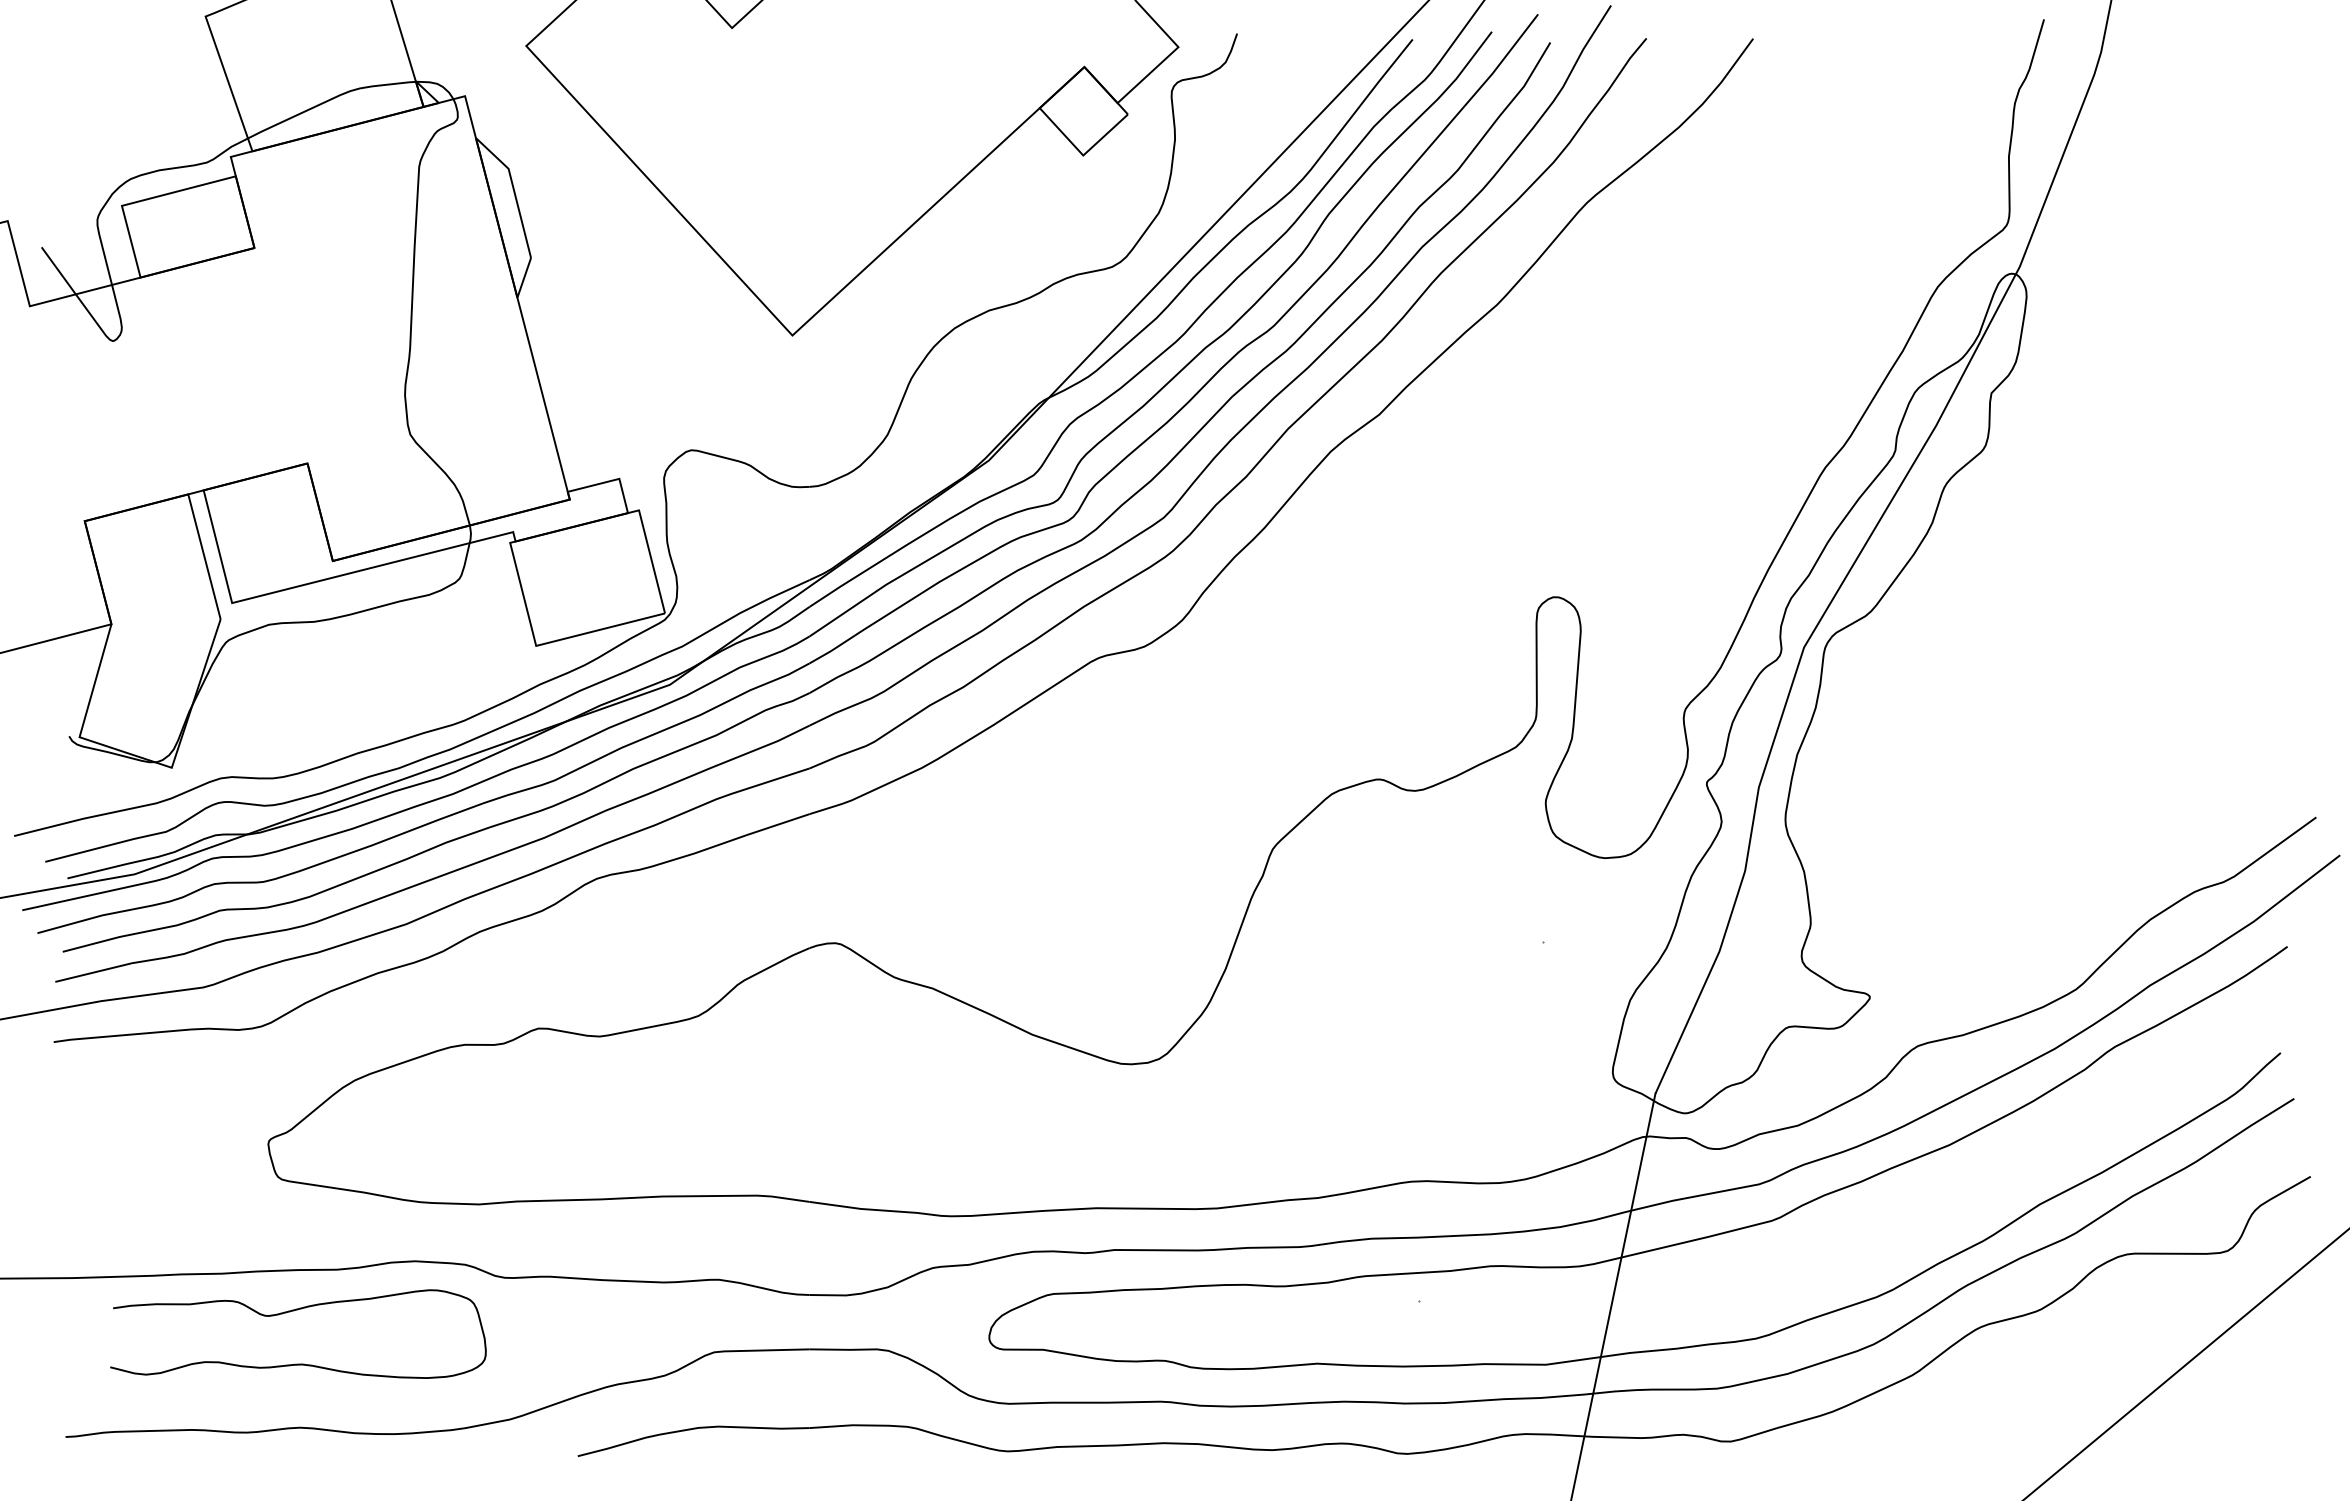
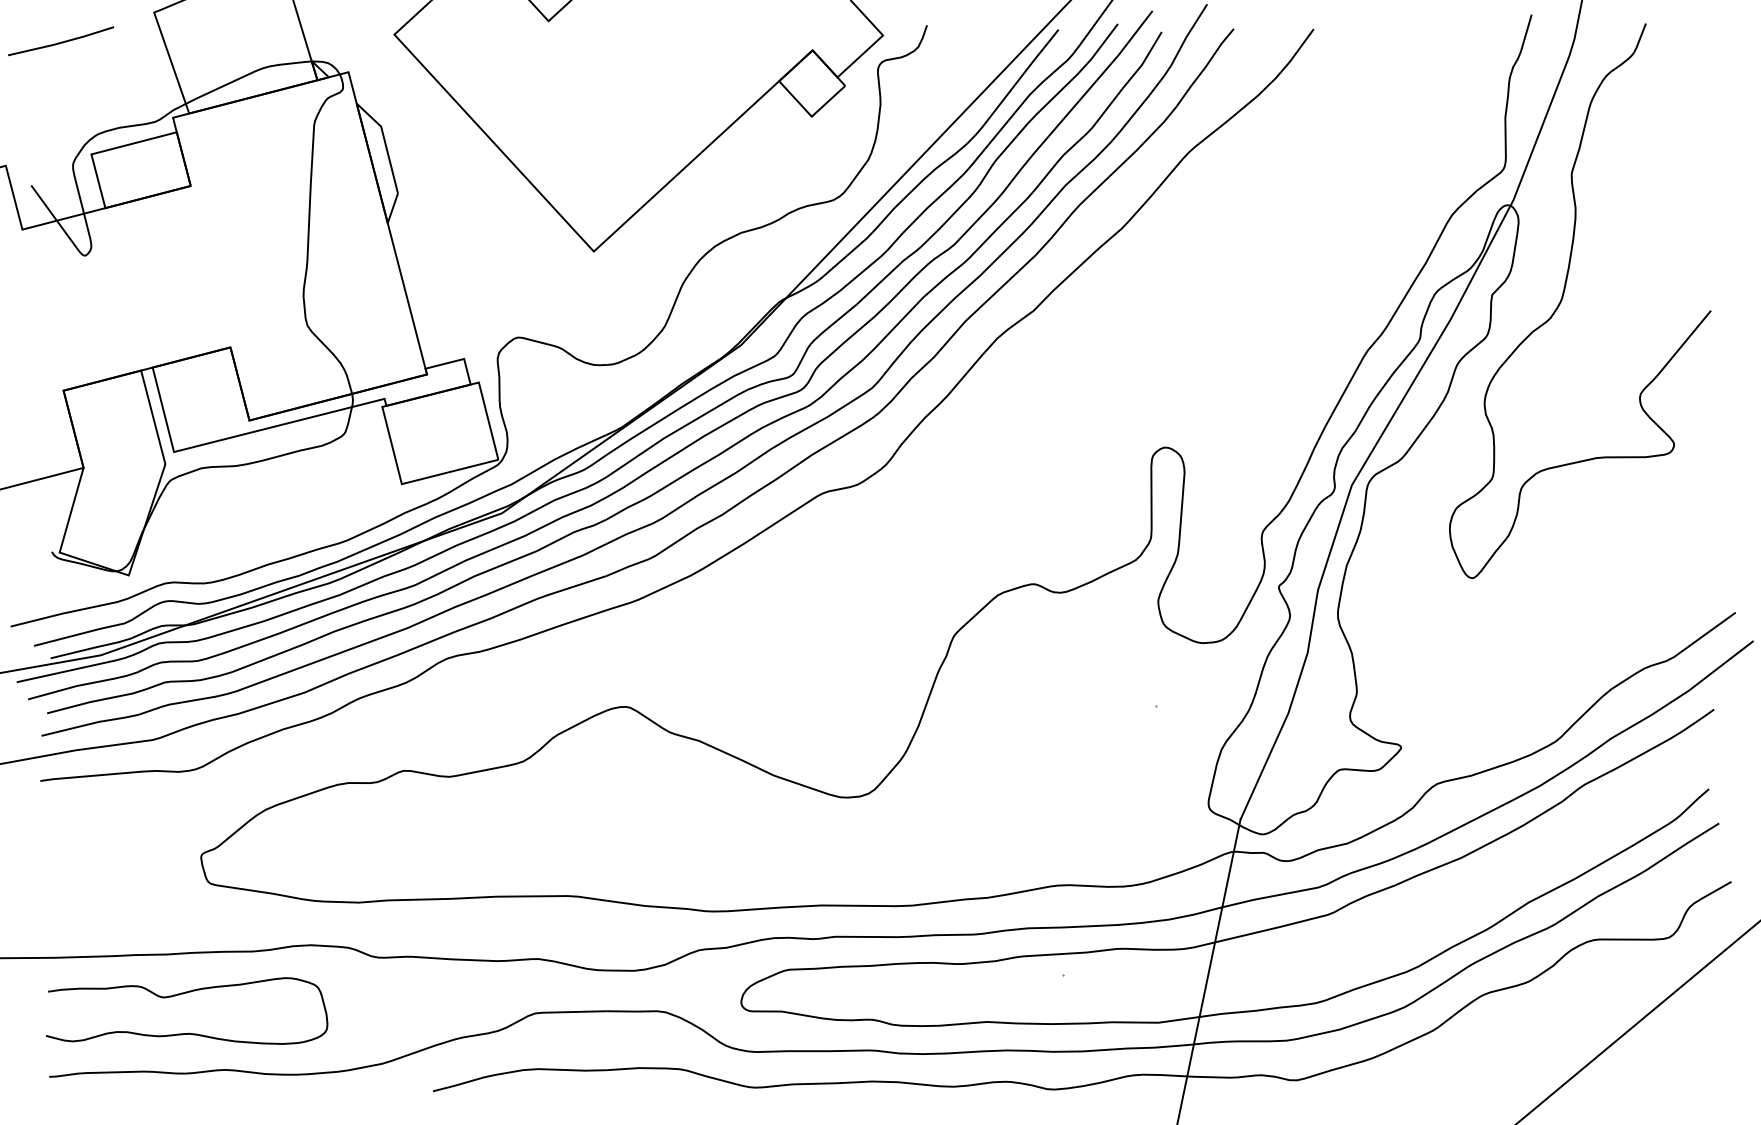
line: (82, 55) -> (61, 41), added
curve: (2086, 395) -> (1563, 296), added
curve: (294, 1311) -> (184, 994), moved

